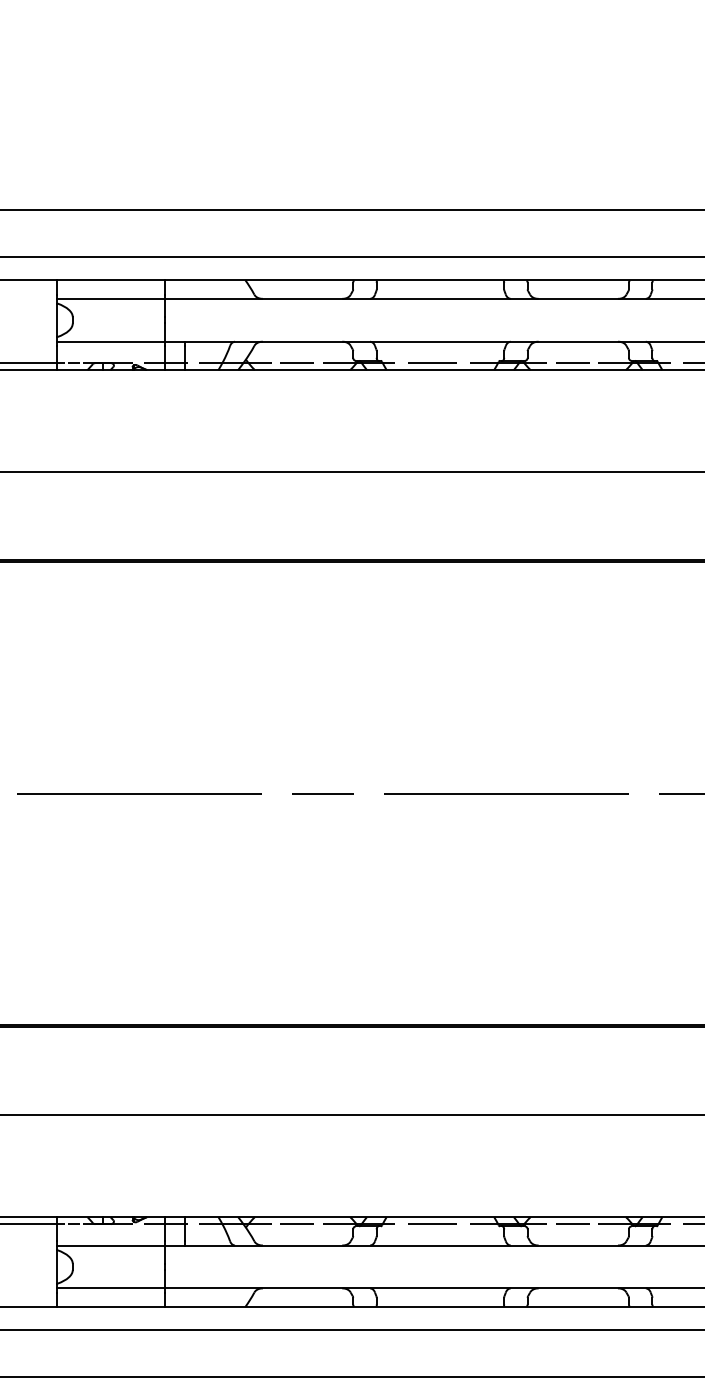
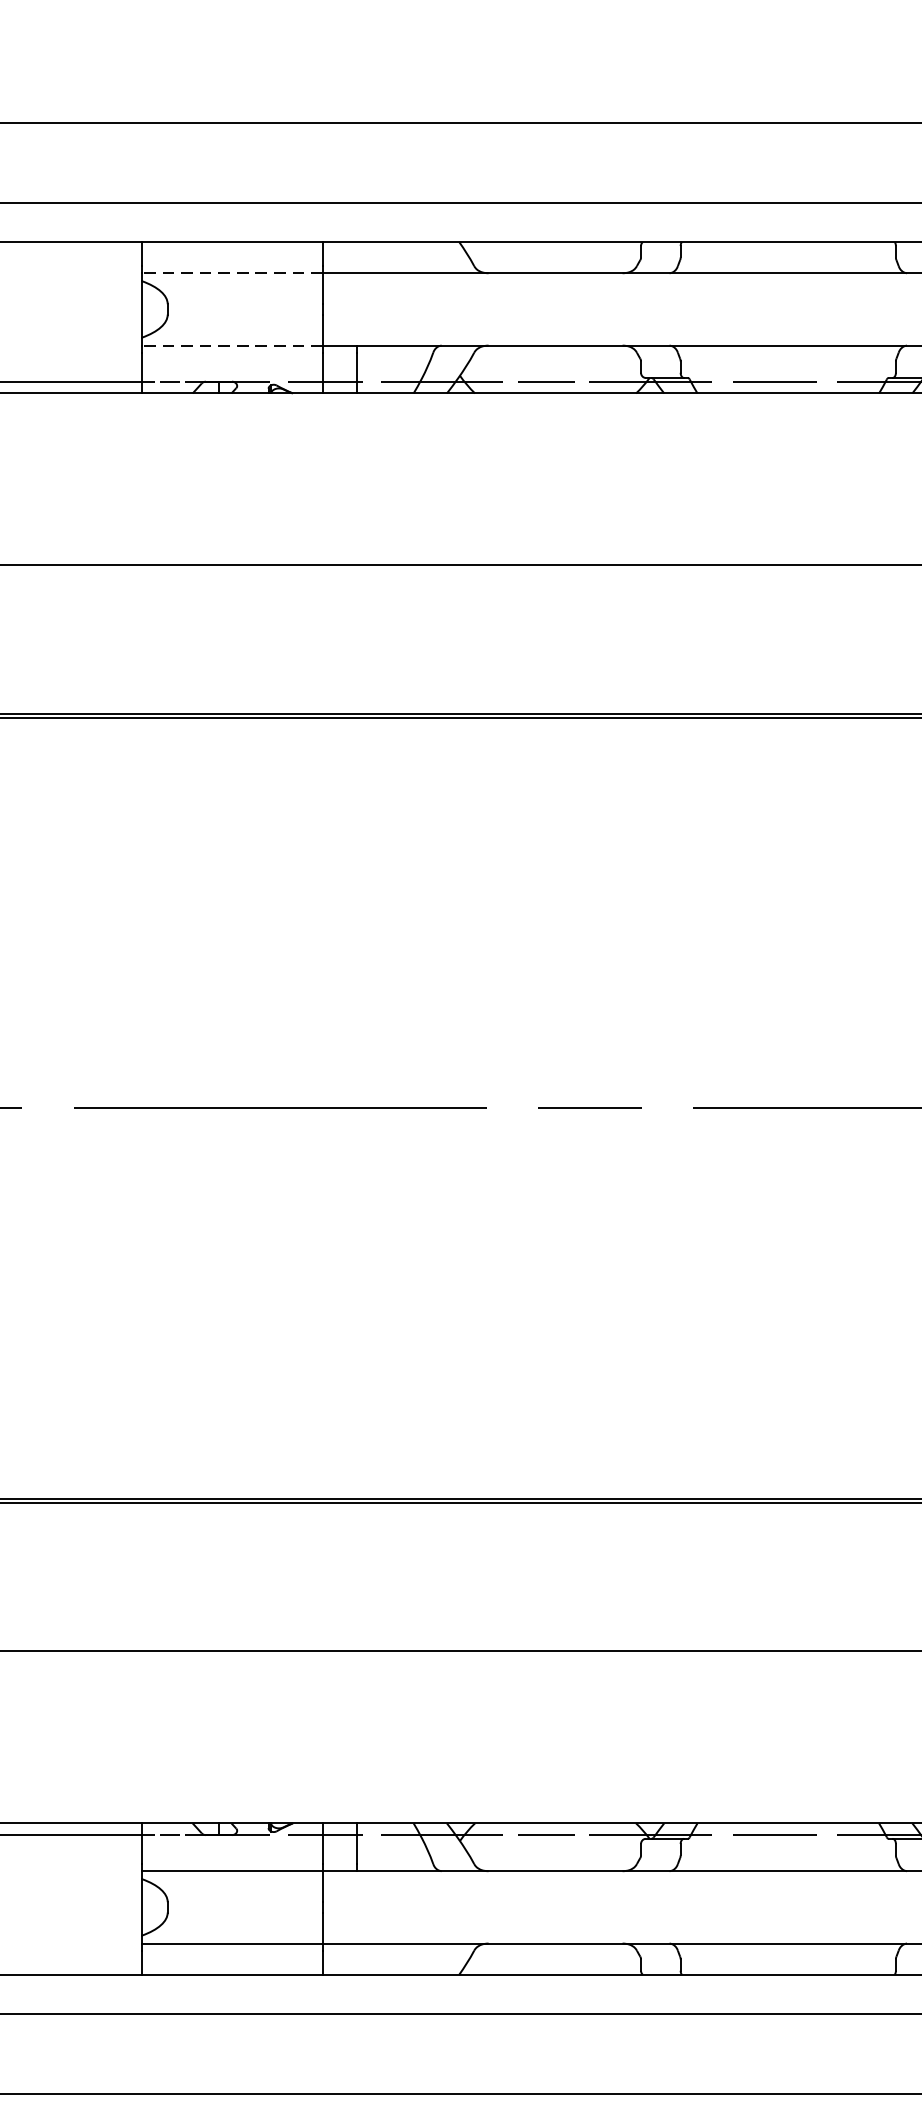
line: (111, 298) -> (233, 272), solid -> dashed
line: (111, 341) -> (233, 345), solid -> dashed

